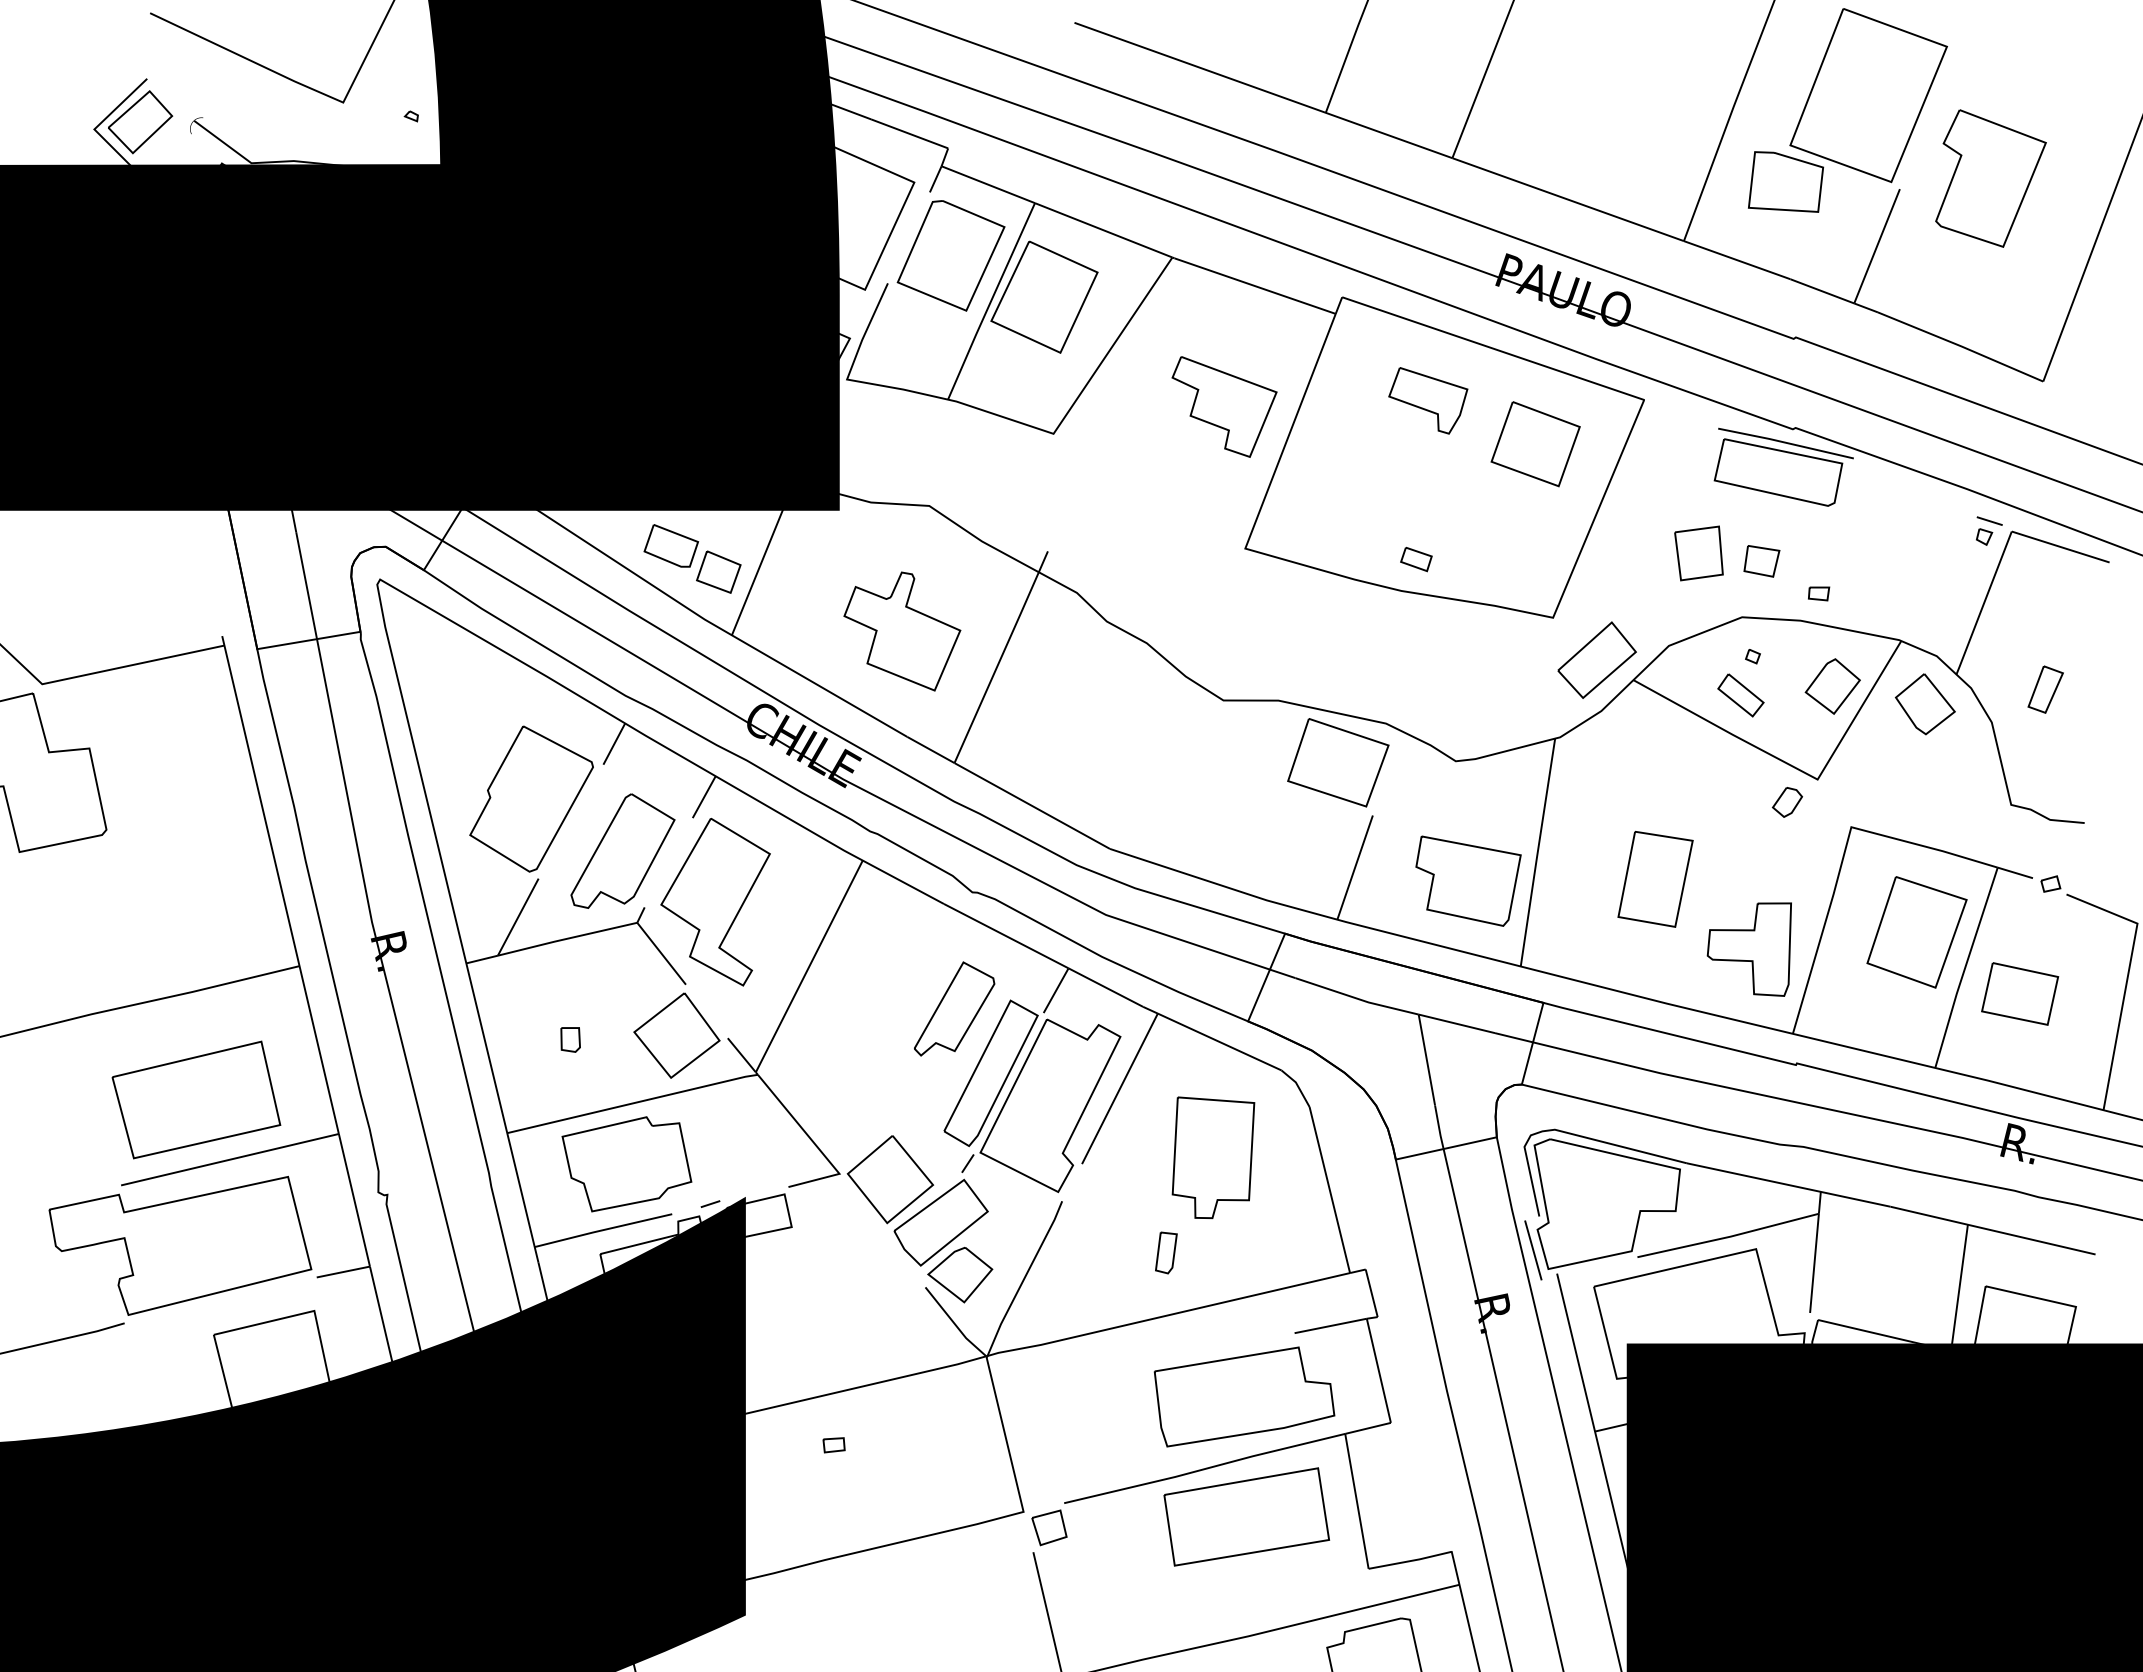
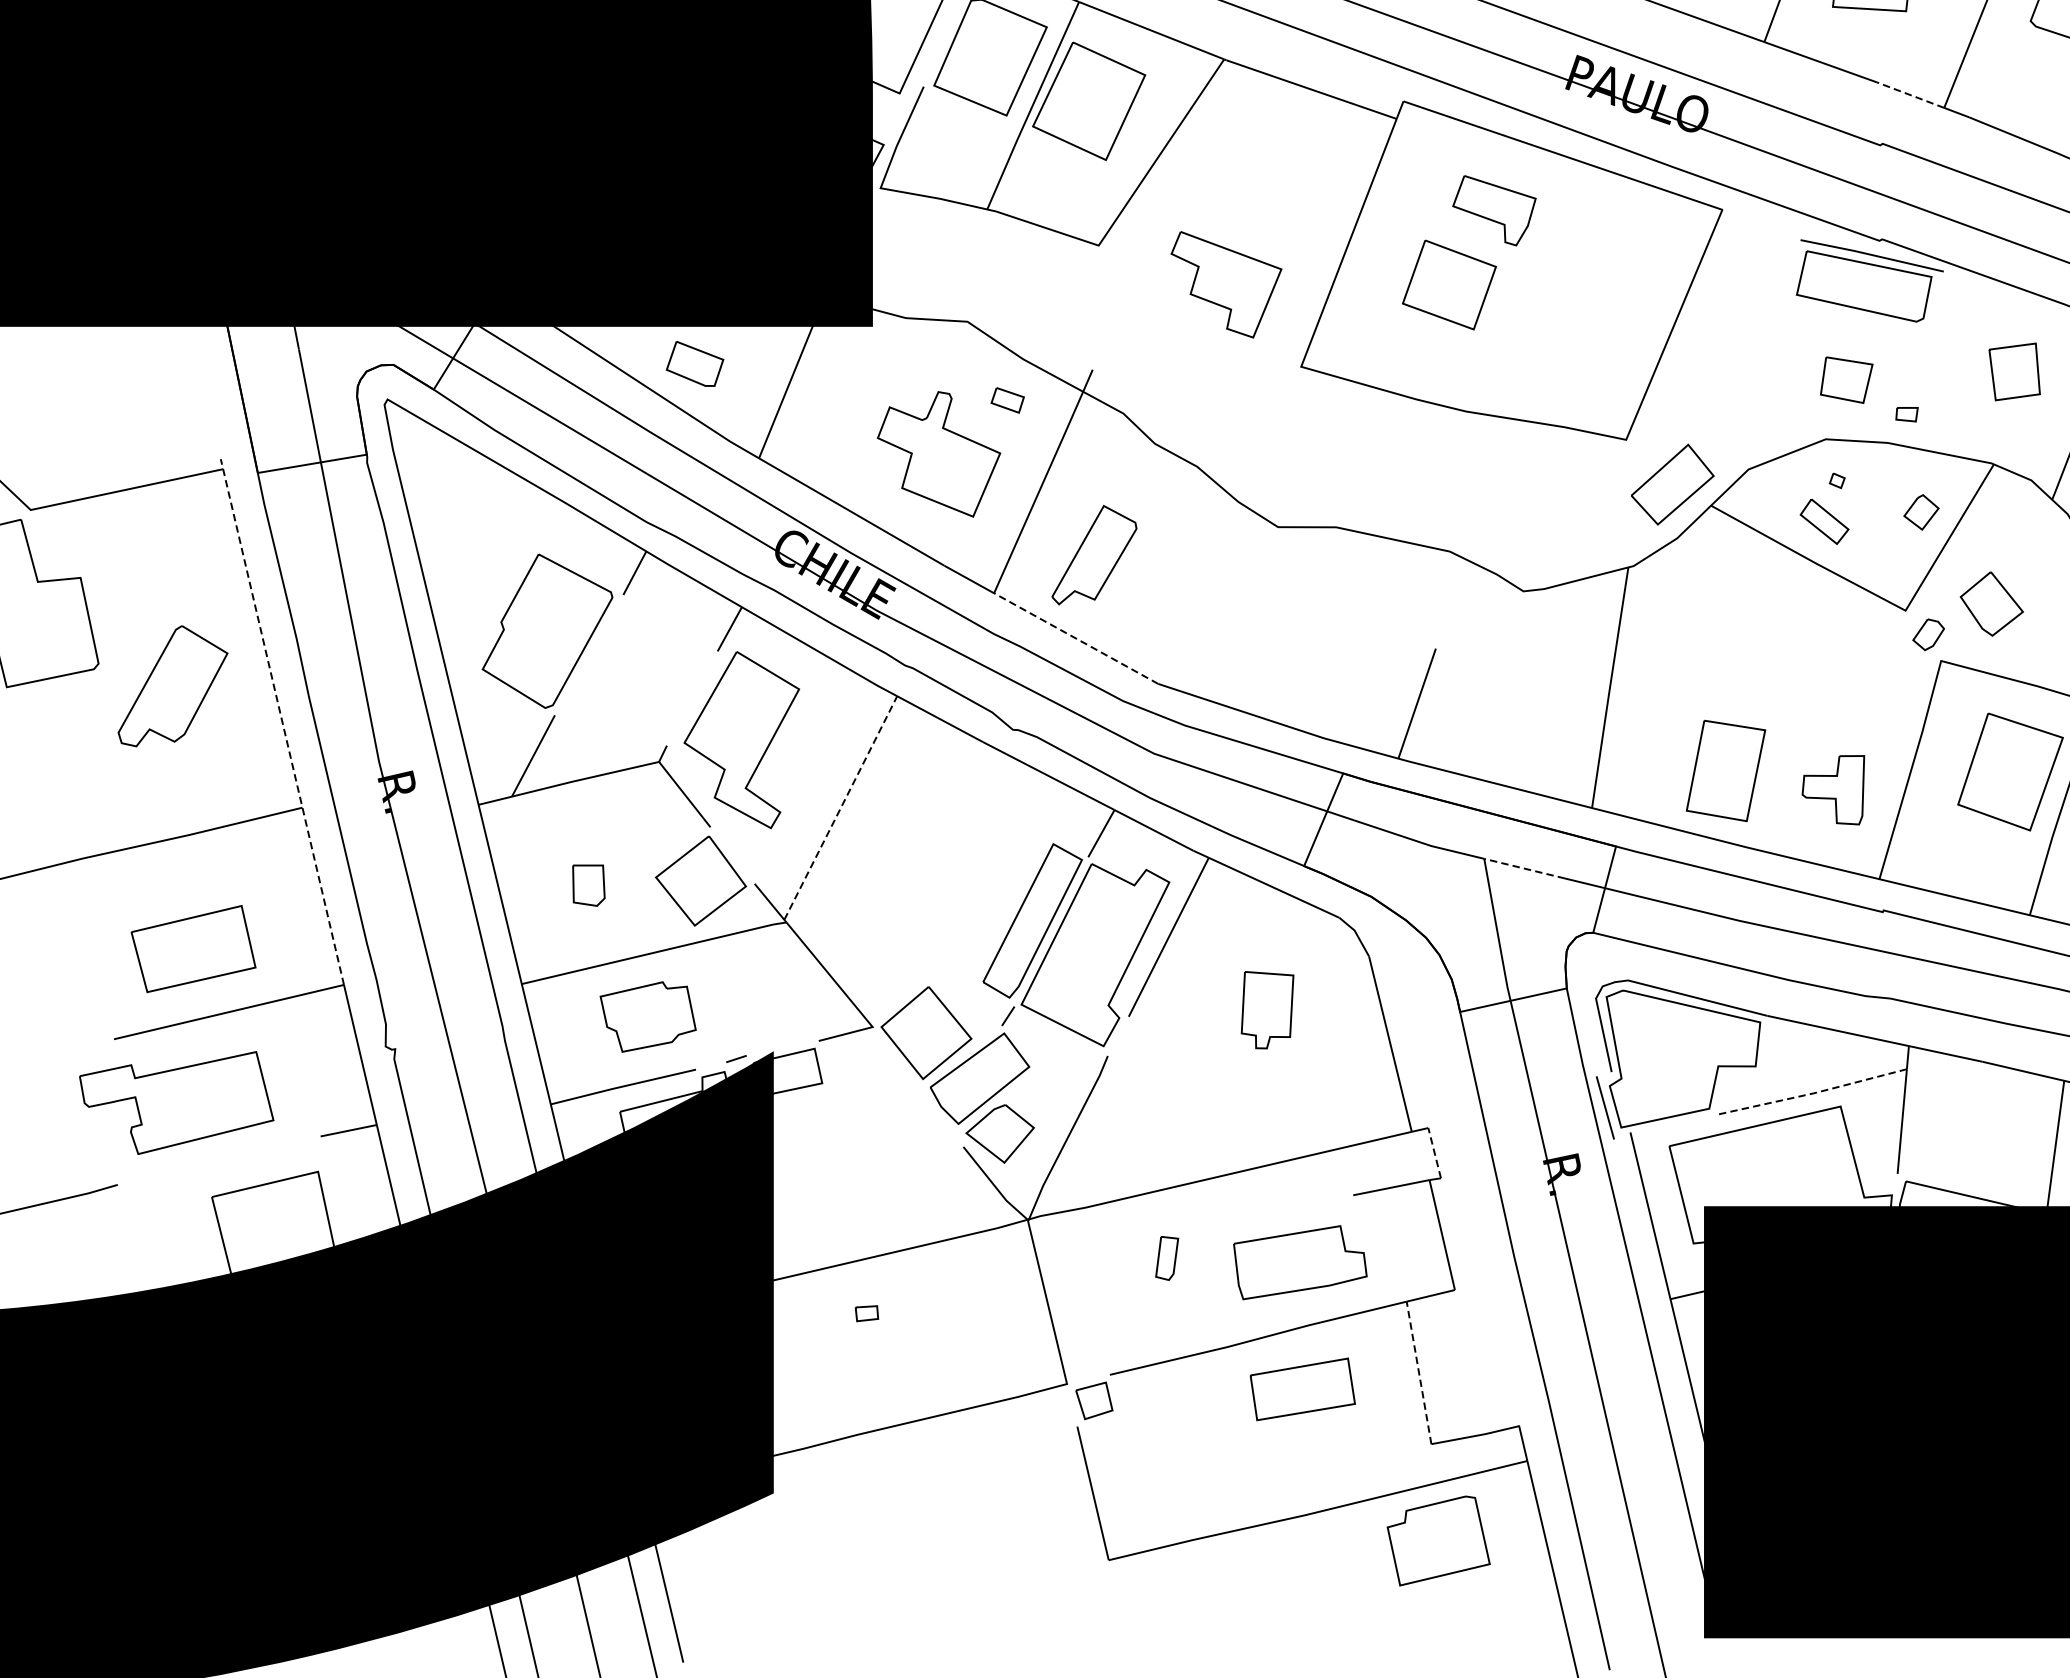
line: (1821, 291) -> (1909, 95), solid -> dashed
part: (1224, 406) -> (1226, 284), moved
part: (1535, 444) -> (1449, 285), moved
part: (1698, 553) -> (2014, 371), moved
part: (1416, 559) -> (1007, 400), moved
part: (1761, 561) -> (1846, 380), size x1.4
part: (718, 571) -> (744, 390), removed
part: (1832, 686) -> (1921, 512), size x0.6
part: (1924, 704) -> (1990, 604), moved
part: (1338, 762) -> (1399, 592), removed
part: (1787, 802) -> (1928, 634), moved
line: (1032, 806) -> (1076, 639), solid -> dashed
part: (622, 850) -> (172, 685), moved
part: (1655, 878) -> (1725, 770), moved
part: (1468, 880) -> (1536, 717), removed
line: (280, 885) -> (282, 722), solid -> dashed
part: (1748, 949) -> (1832, 790), size x0.7
line: (809, 965) -> (840, 807), solid -> dashed
part: (954, 1008) -> (1094, 554), moved
line: (1456, 1023) -> (1524, 868), solid -> dashed
part: (570, 1039) -> (588, 885), size x1.6
part: (196, 1099) -> (193, 948), size x0.7
part: (1213, 1157) -> (1267, 1009), size x0.6
part: (626, 1164) -> (647, 1017), size x0.7
line: (1728, 1237) -> (1811, 1094), solid -> dashed
part: (180, 1245) -> (176, 1102), size x0.7
part: (1166, 1252) -> (1167, 1257), moved
line: (1371, 1293) -> (1434, 1153), solid -> dashed
part: (1244, 1396) -> (1300, 1262), size x0.7
line: (1356, 1500) -> (1418, 1371), solid -> dashed
part: (1246, 1516) -> (1302, 1388), size x0.6

